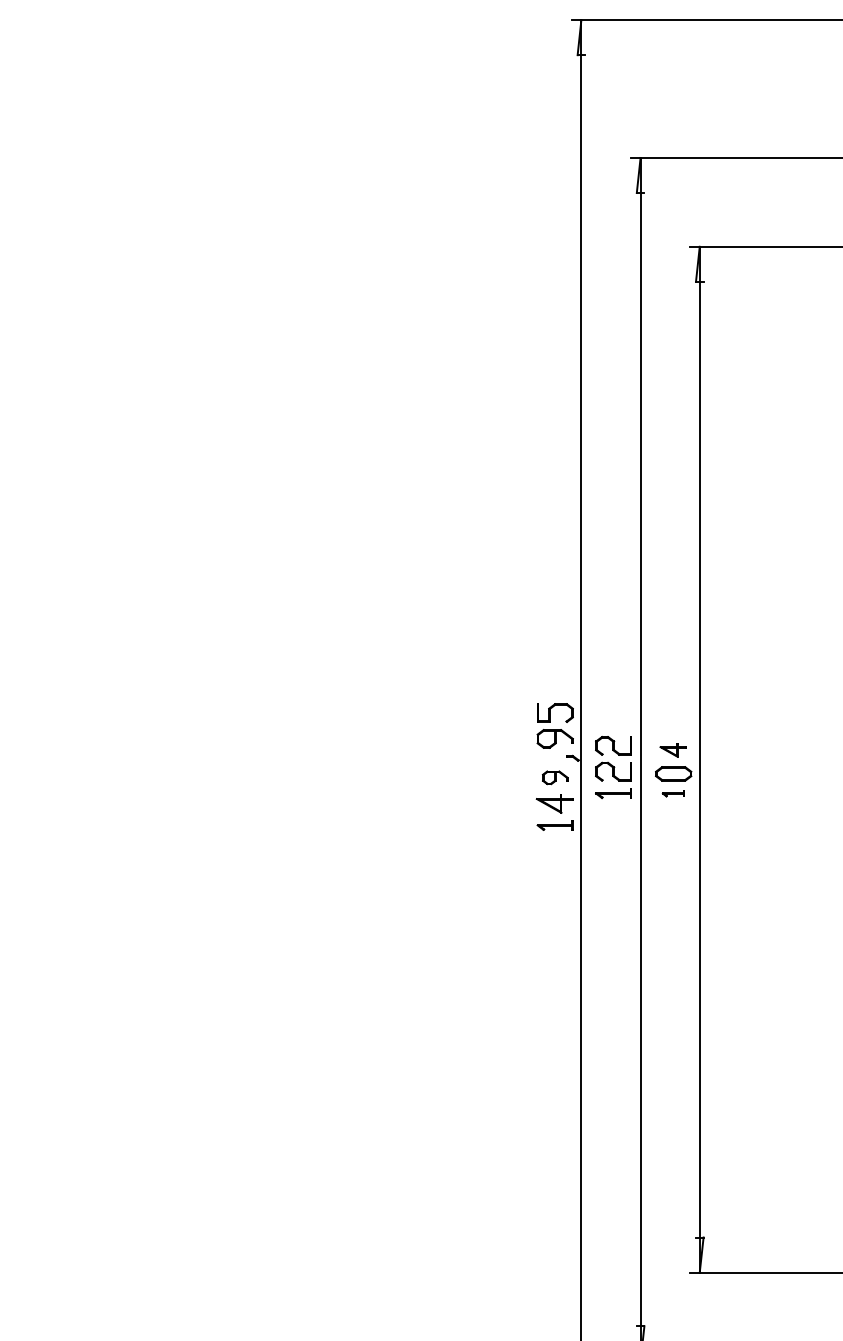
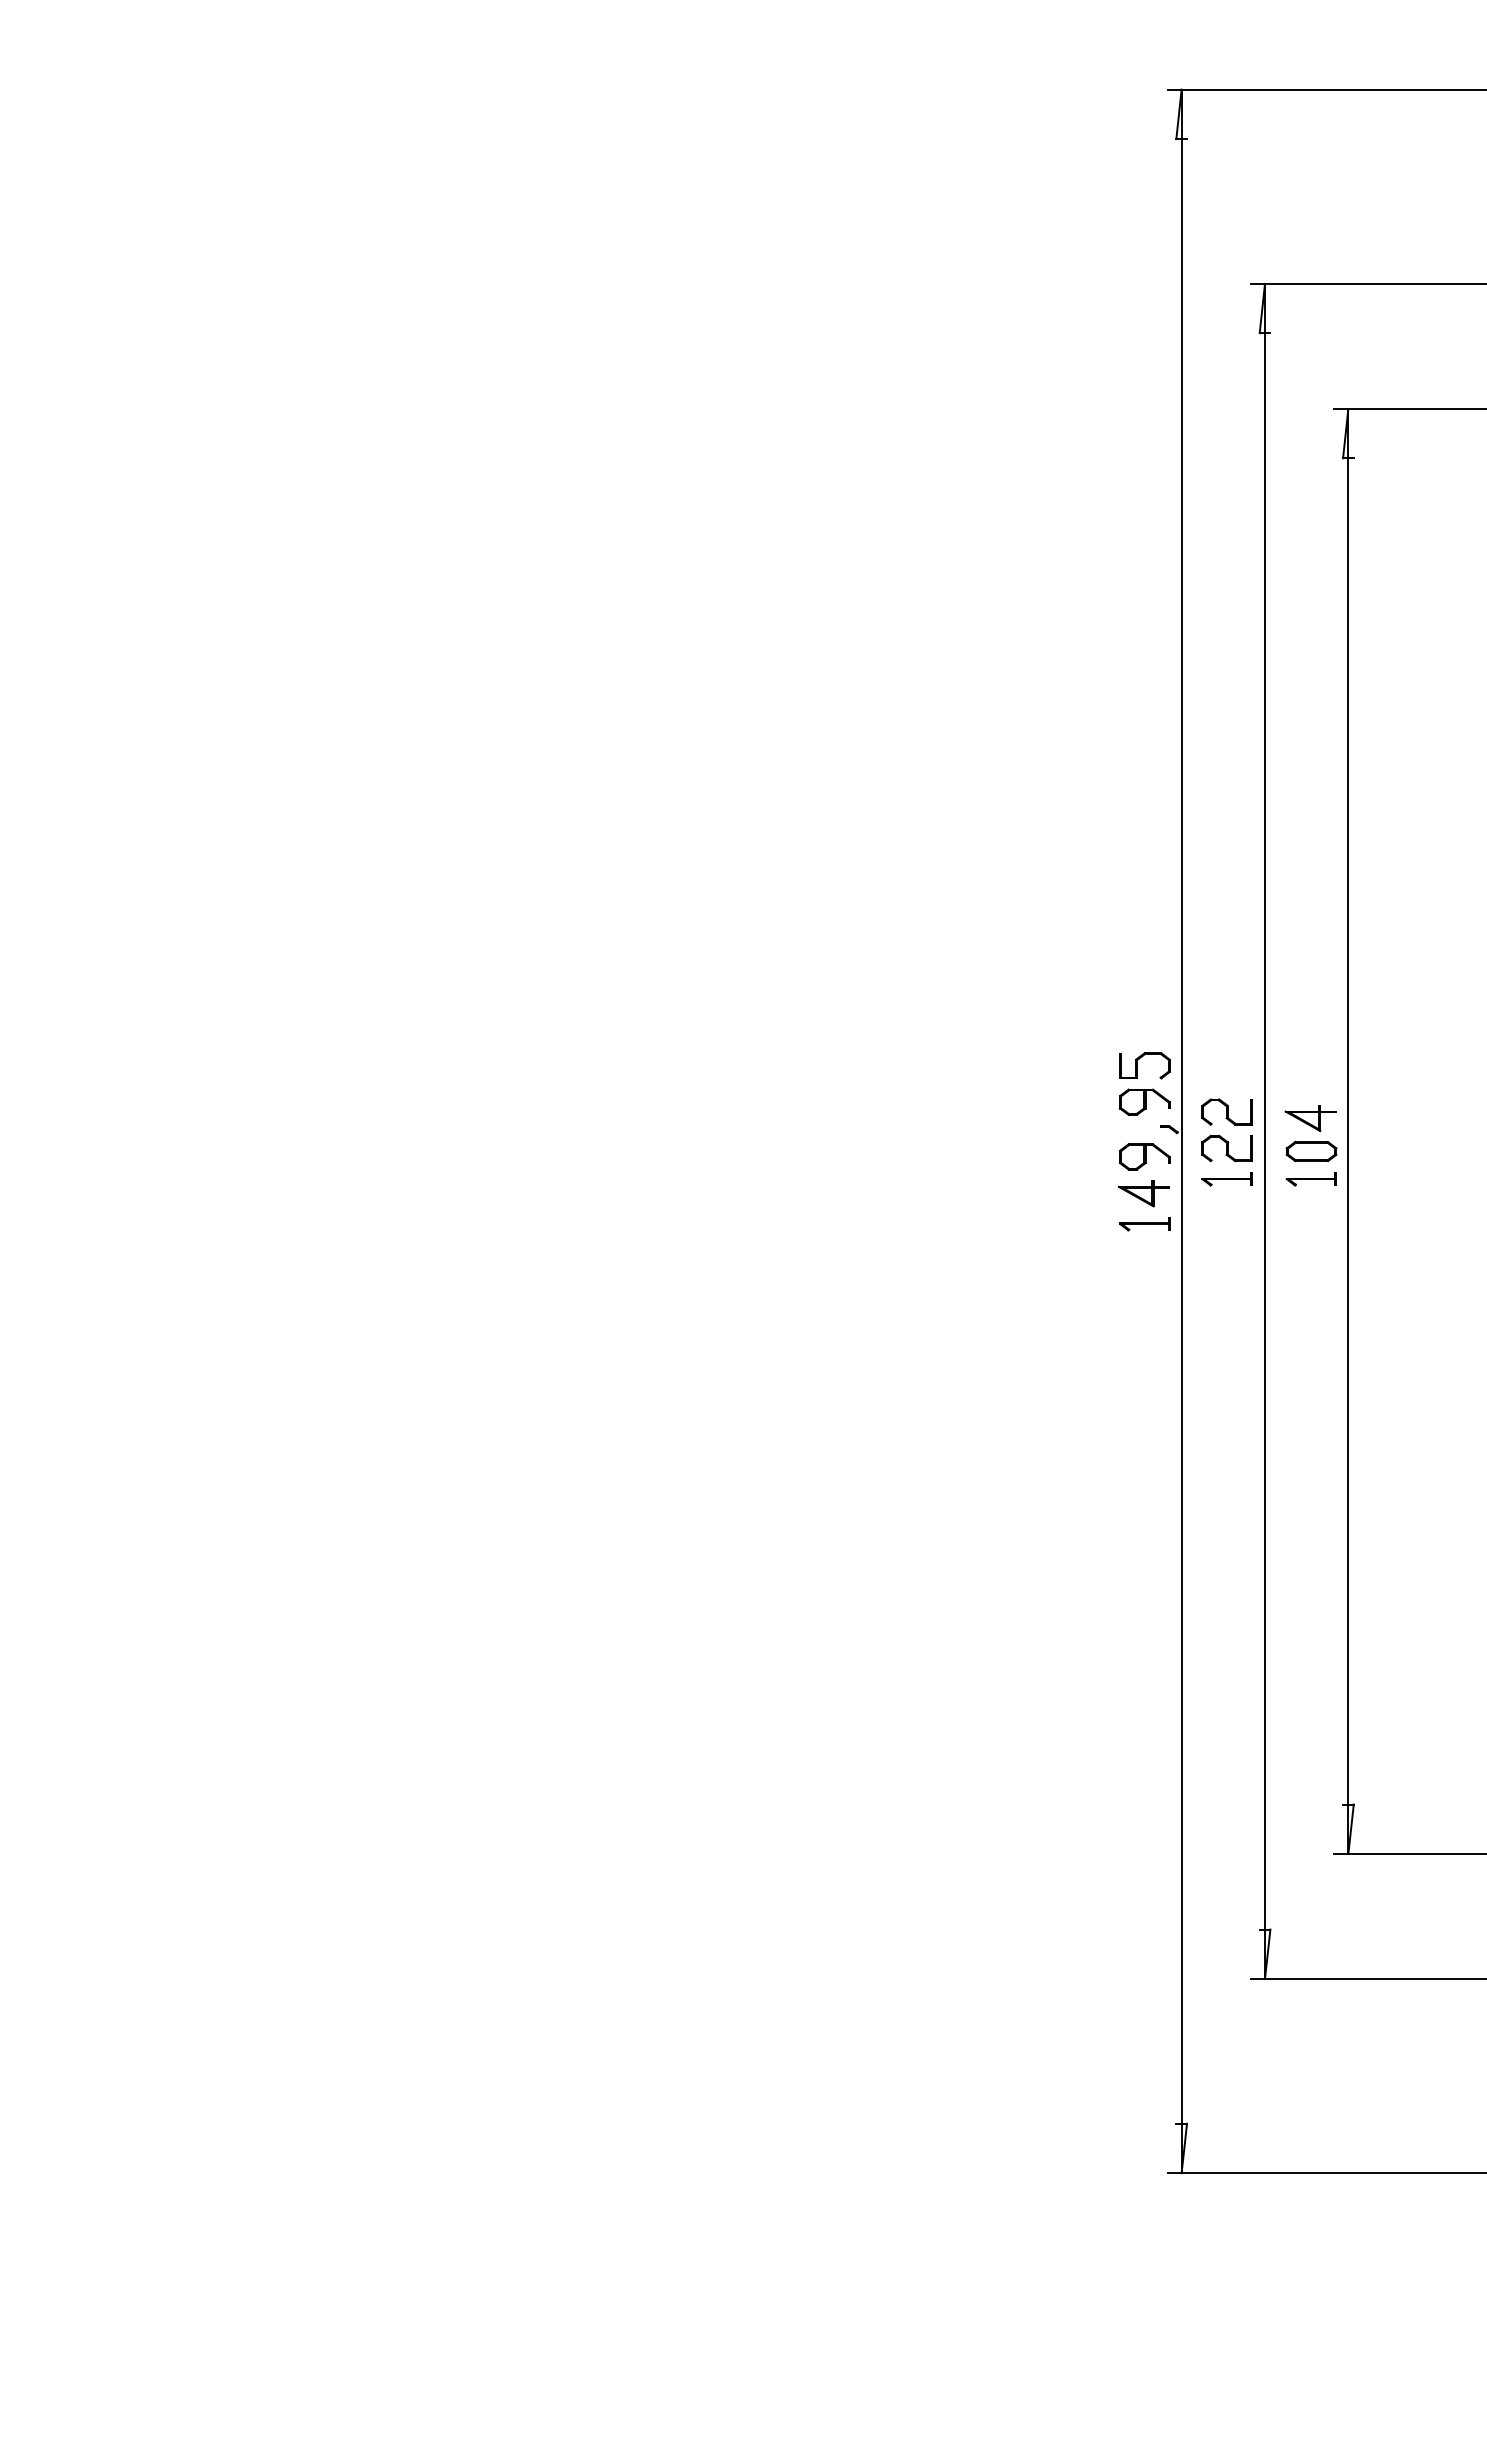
part: (672, 750) -> (1310, 1118), size x1.43
part: (555, 777) -> (1144, 1156), size x1.43
part: (672, 793) -> (1310, 1179), size x1.67

